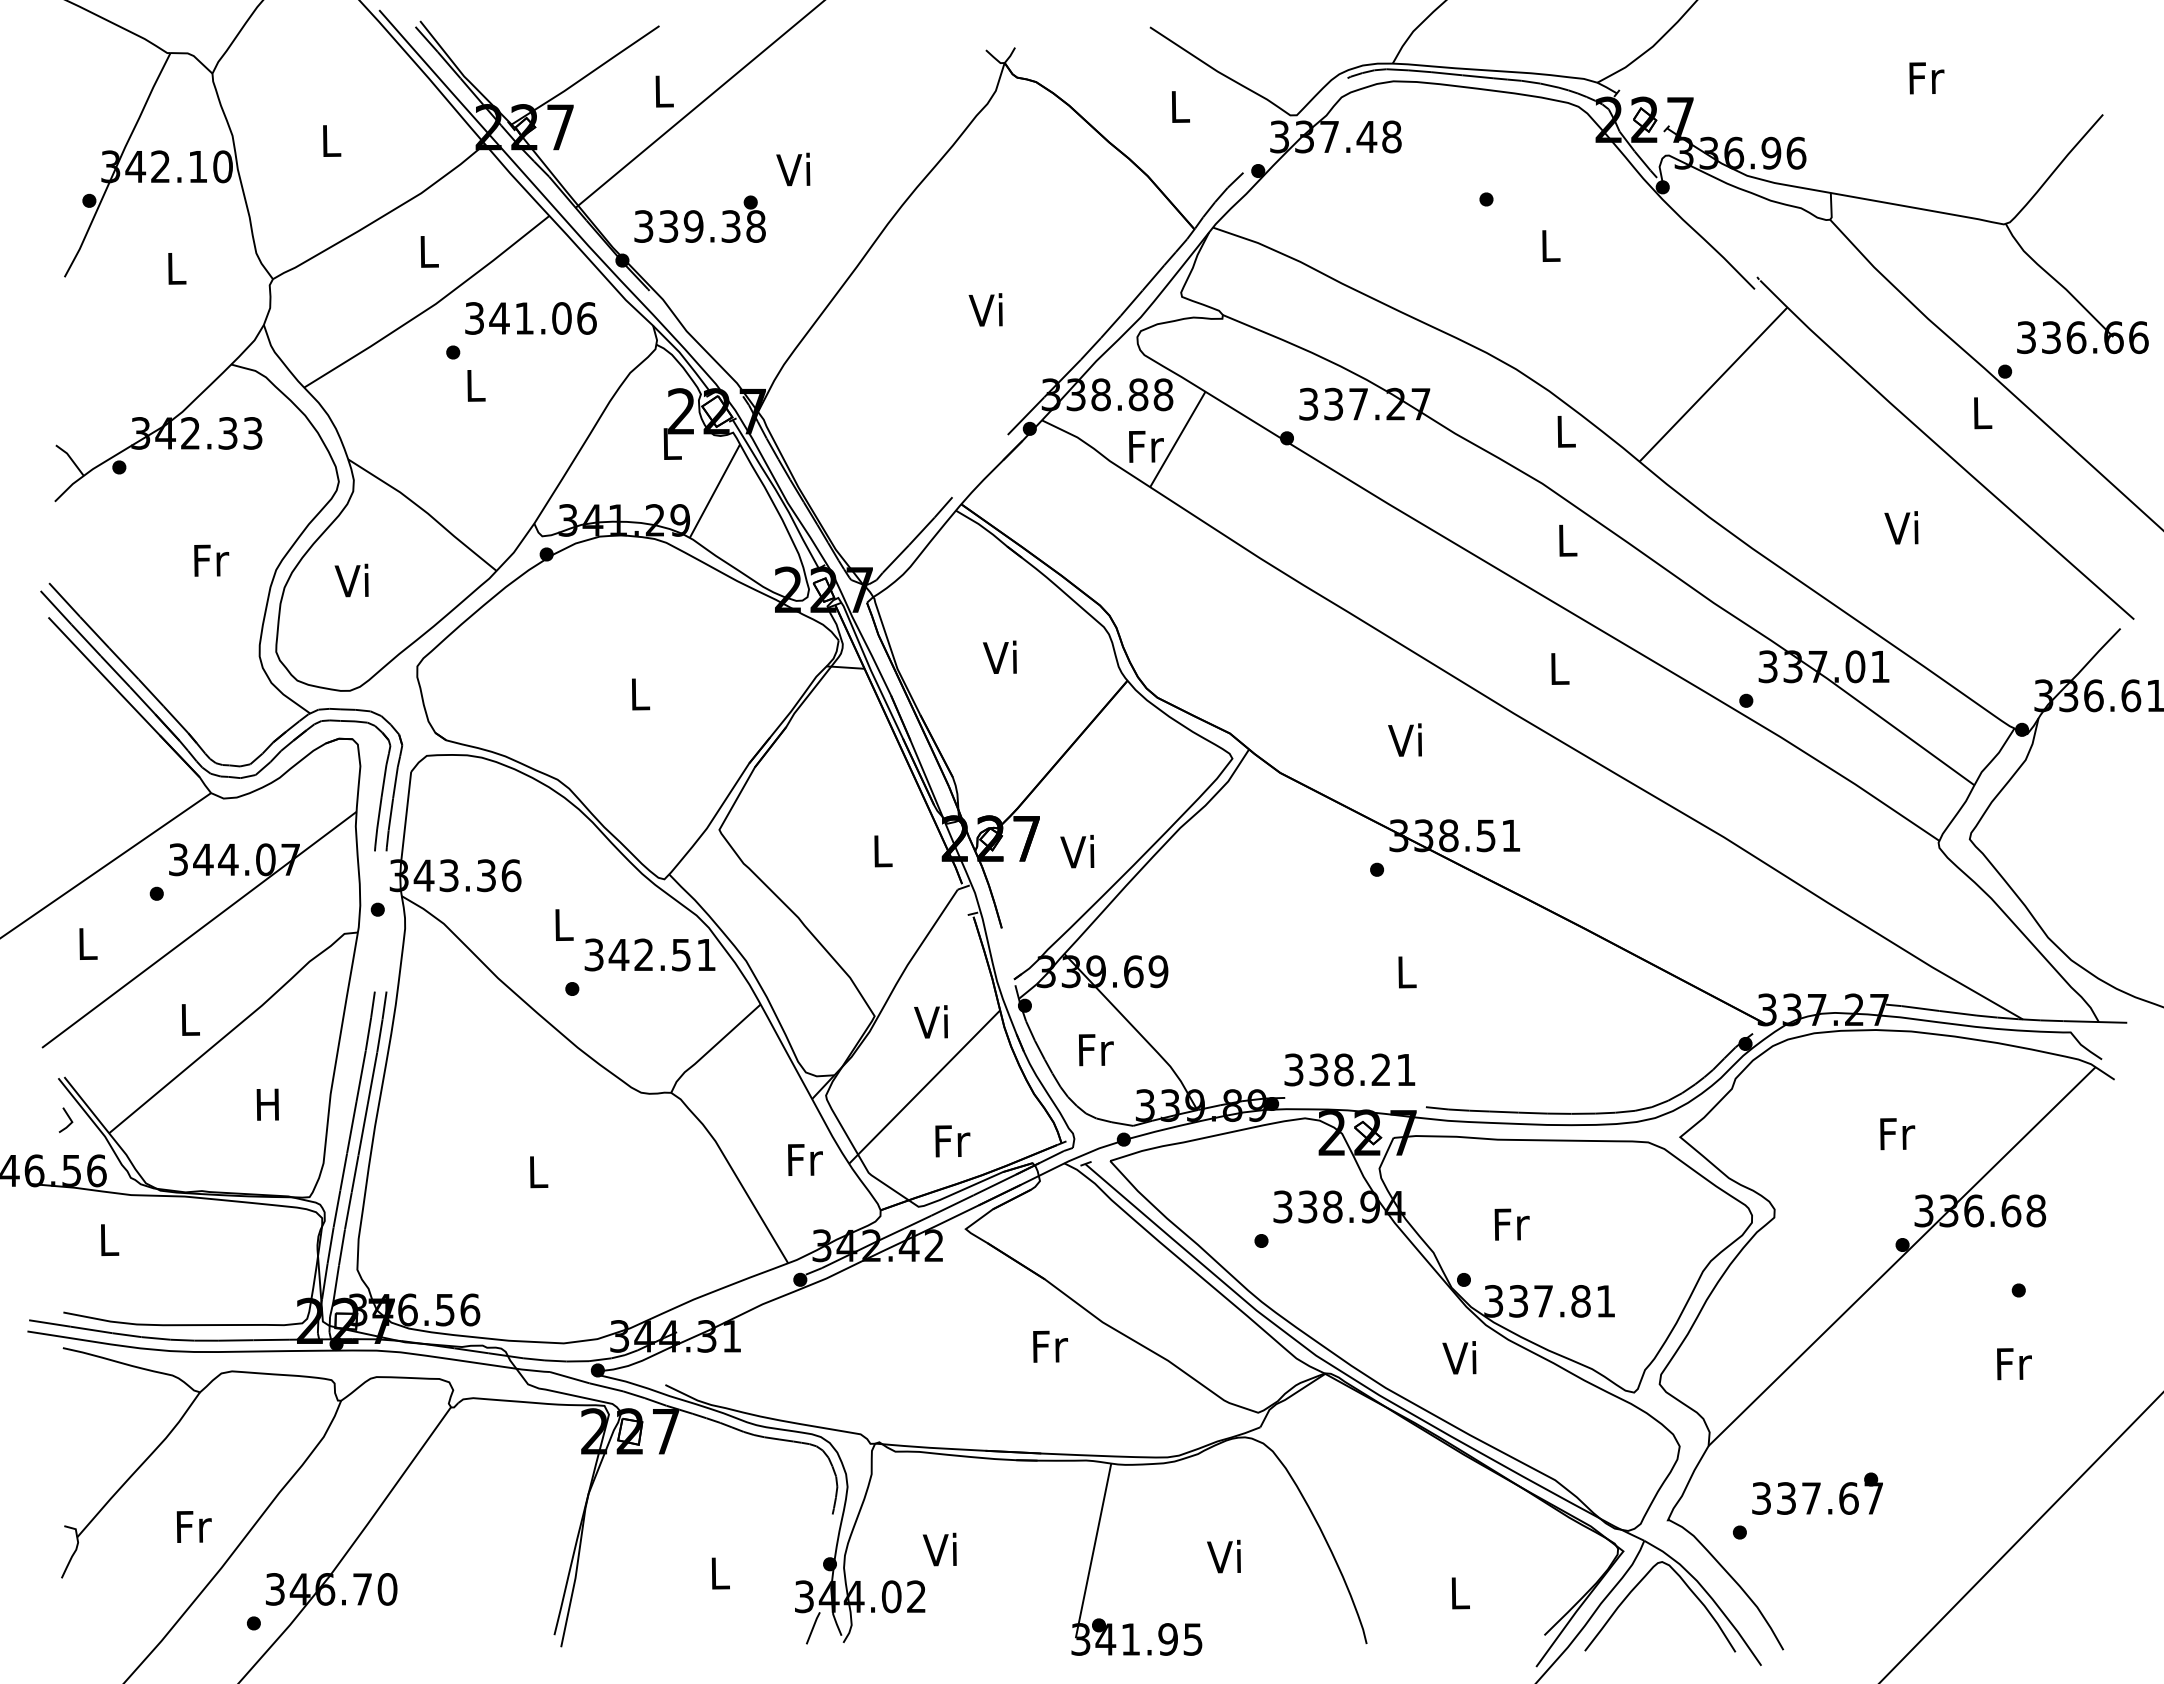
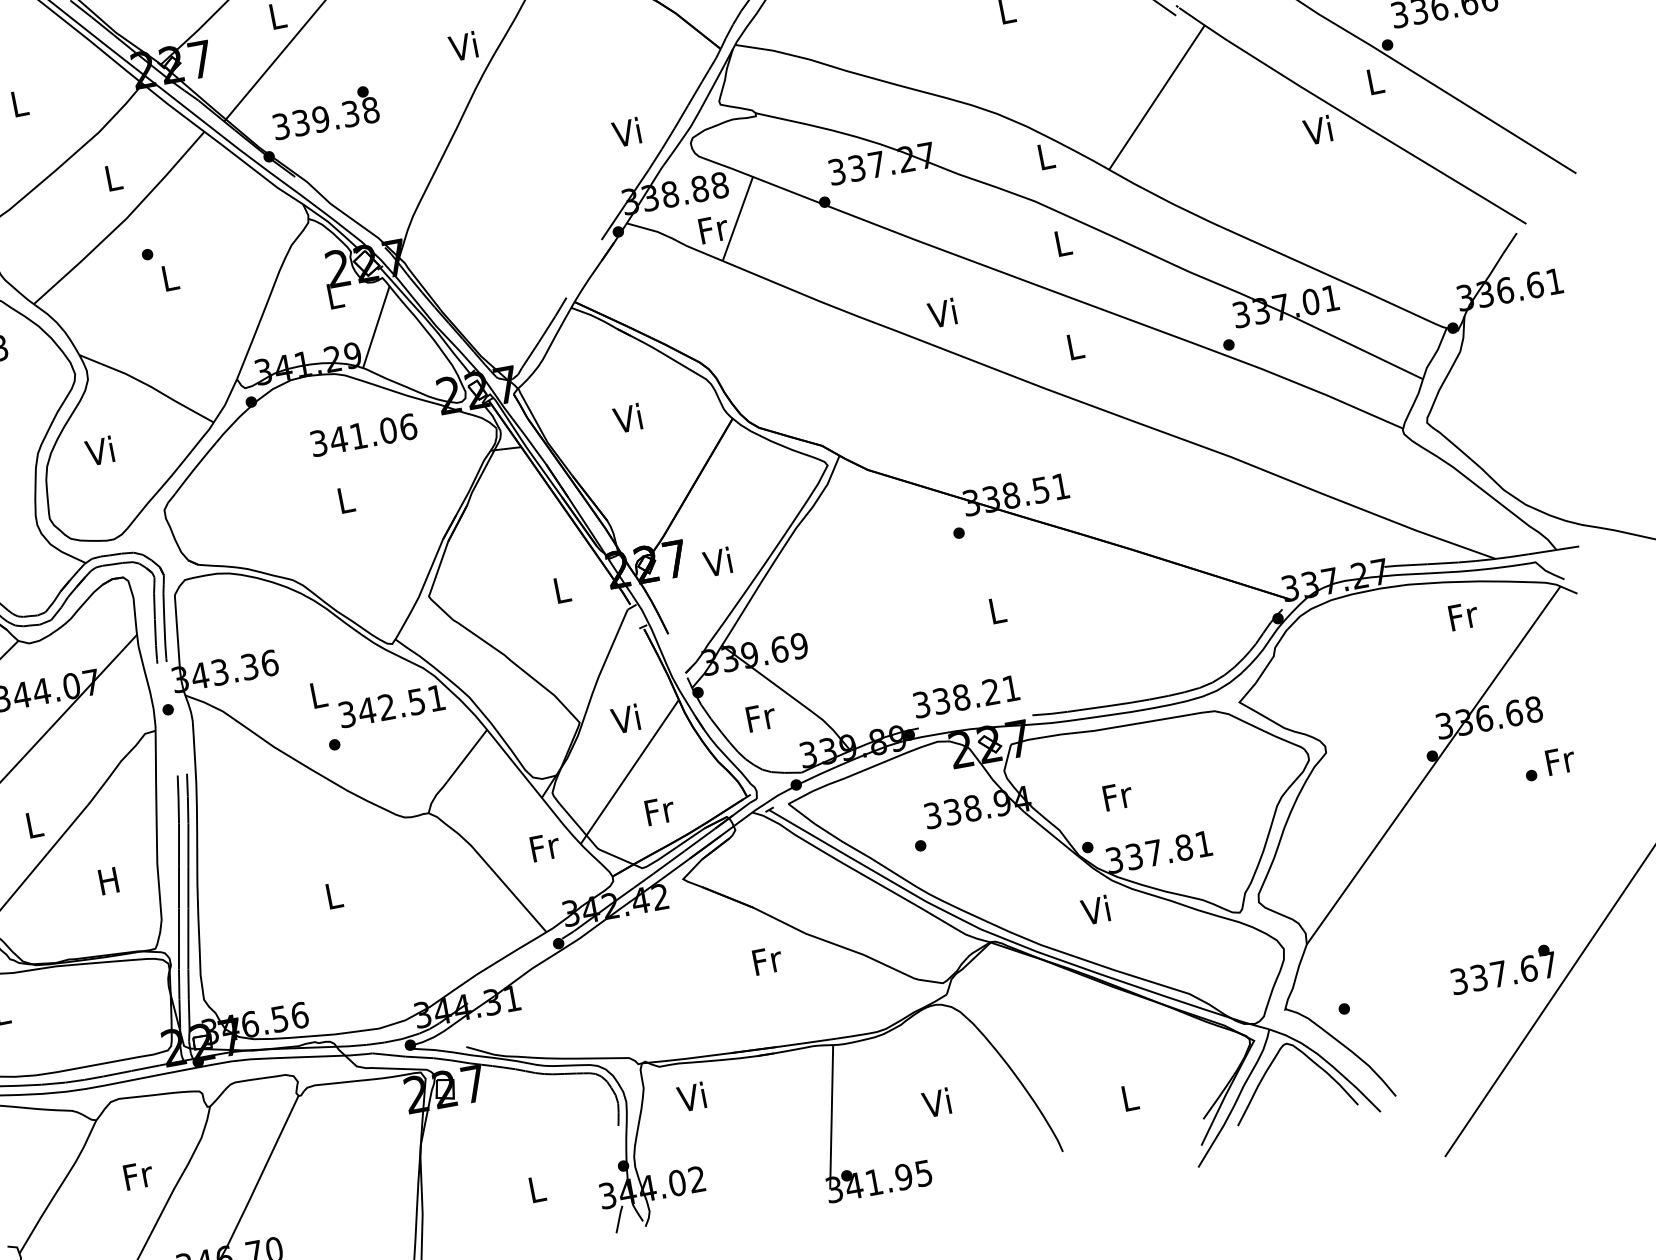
text: (793, 169) -> (463, 46), moved
text: (985, 309) -> (626, 132), moved
text: (530, 318) -> (363, 435), moved
text: (1901, 527) -> (1317, 130), moved
text: (1404, 739) -> (941, 312), moved
text: (1897, 1134) -> (1463, 616), moved
text: (2014, 1364) -> (1560, 761), moved
text: (1817, 1493) -> (1503, 969), moved
text: (193, 1526) -> (138, 1175), moved
text: (939, 1549) -> (691, 1097), moved

